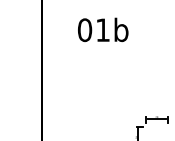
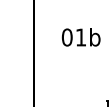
text: (103, 29) -> (81, 36), moved

